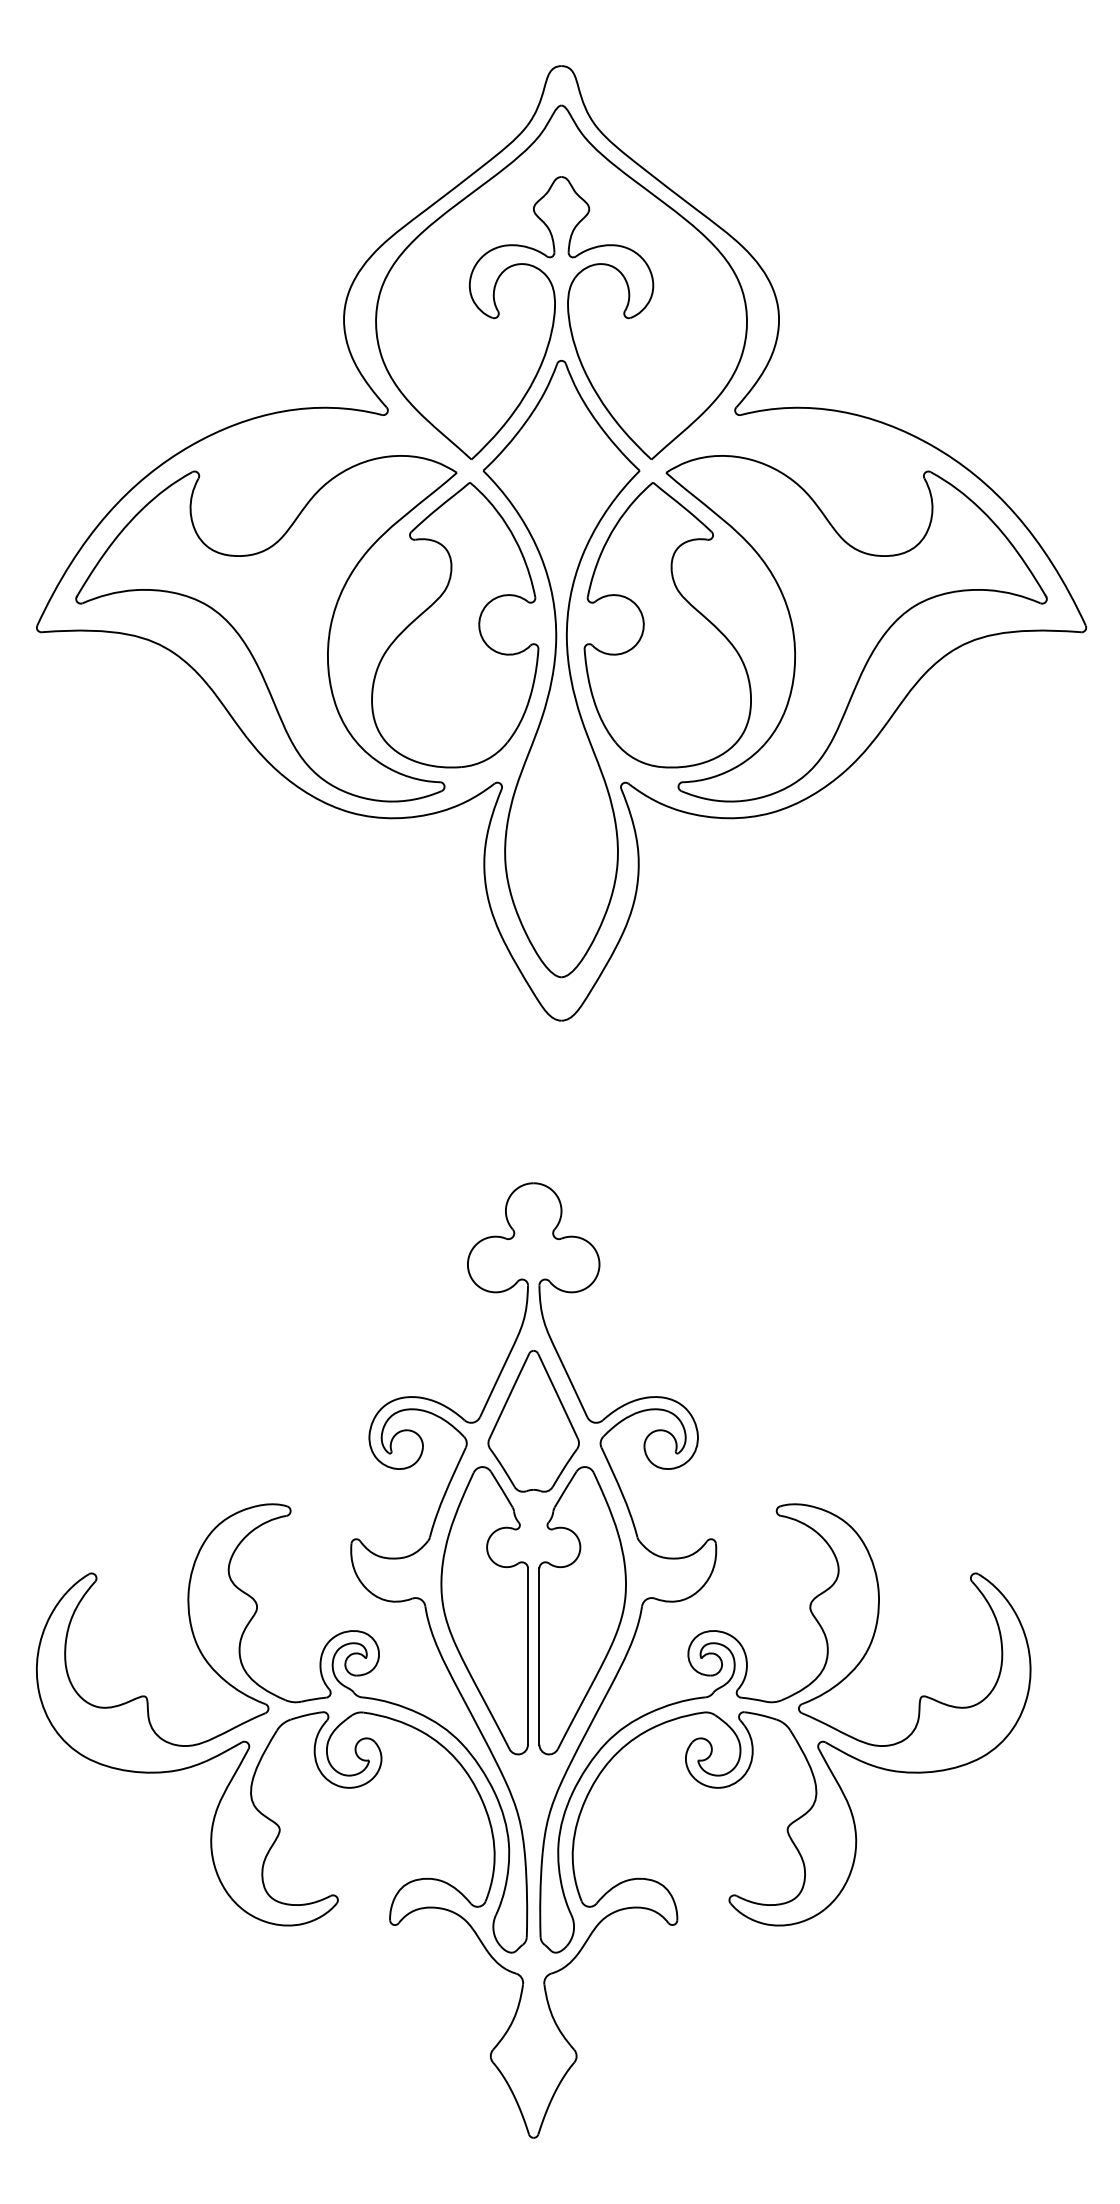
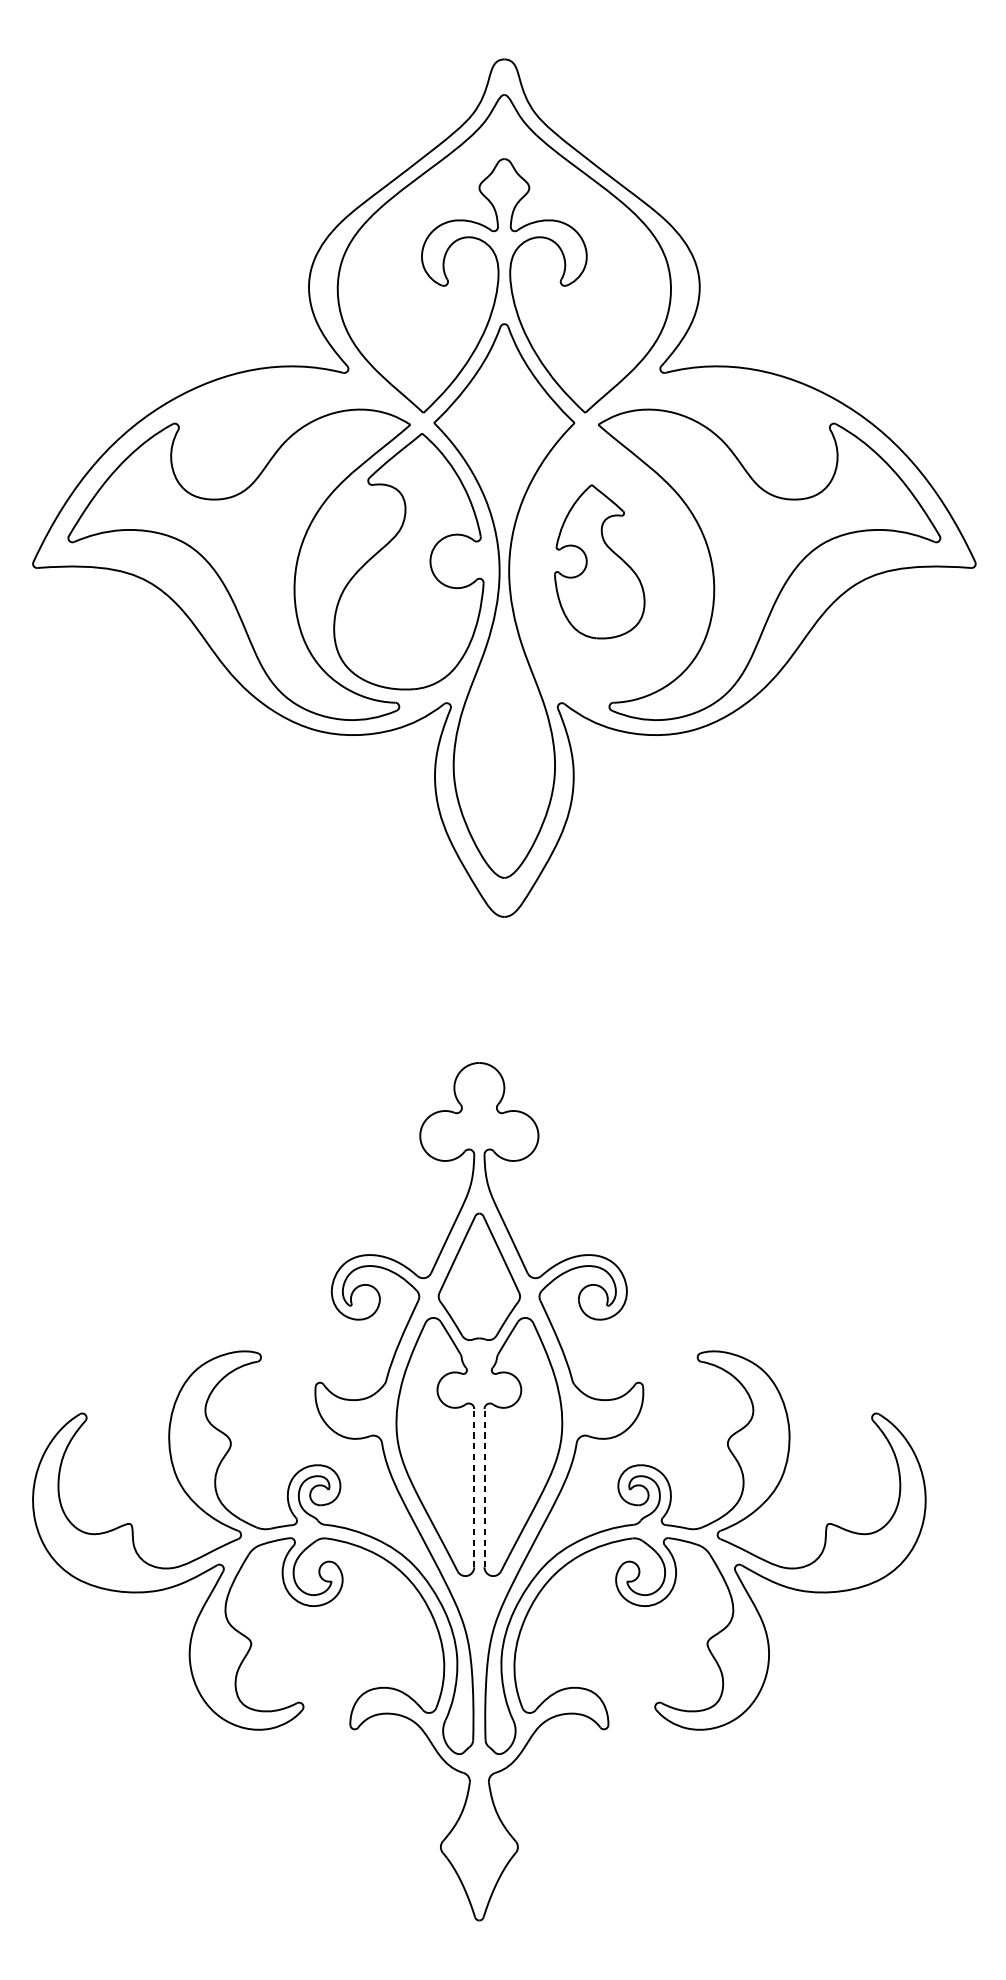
part: (667, 625) -> (599, 561), size x0.6
line: (528, 1656) -> (474, 1488), solid -> dashed
line: (539, 1656) -> (484, 1488), solid -> dashed

